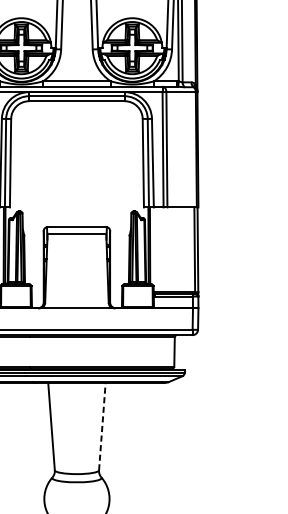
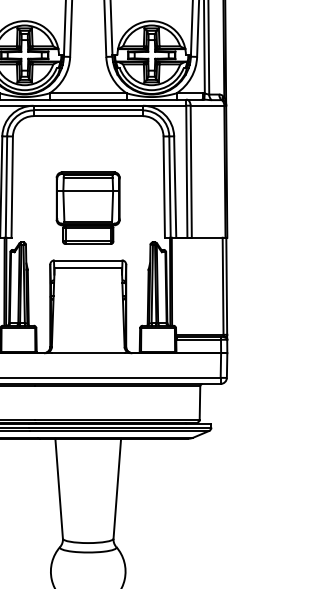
part: (76, 181) -> (87, 207), added
line: (102, 426) -> (117, 488), dashed -> solid

